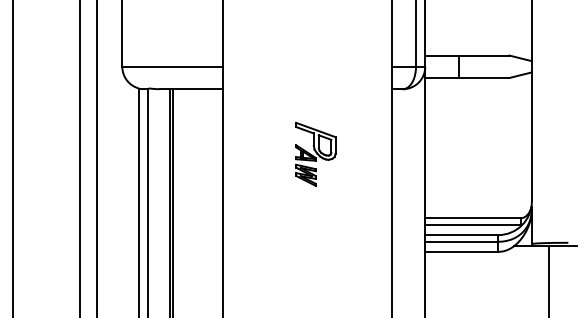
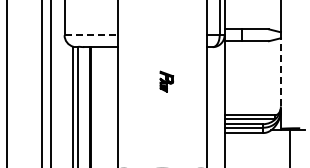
line: (173, 67) -> (91, 35), solid -> dashed
line: (531, 135) -> (280, 71), solid -> dashed
part: (315, 154) -> (166, 81), size x0.6

